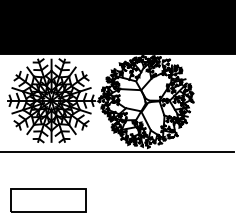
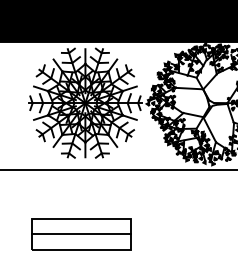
line: (48, 200) -> (81, 234), added

